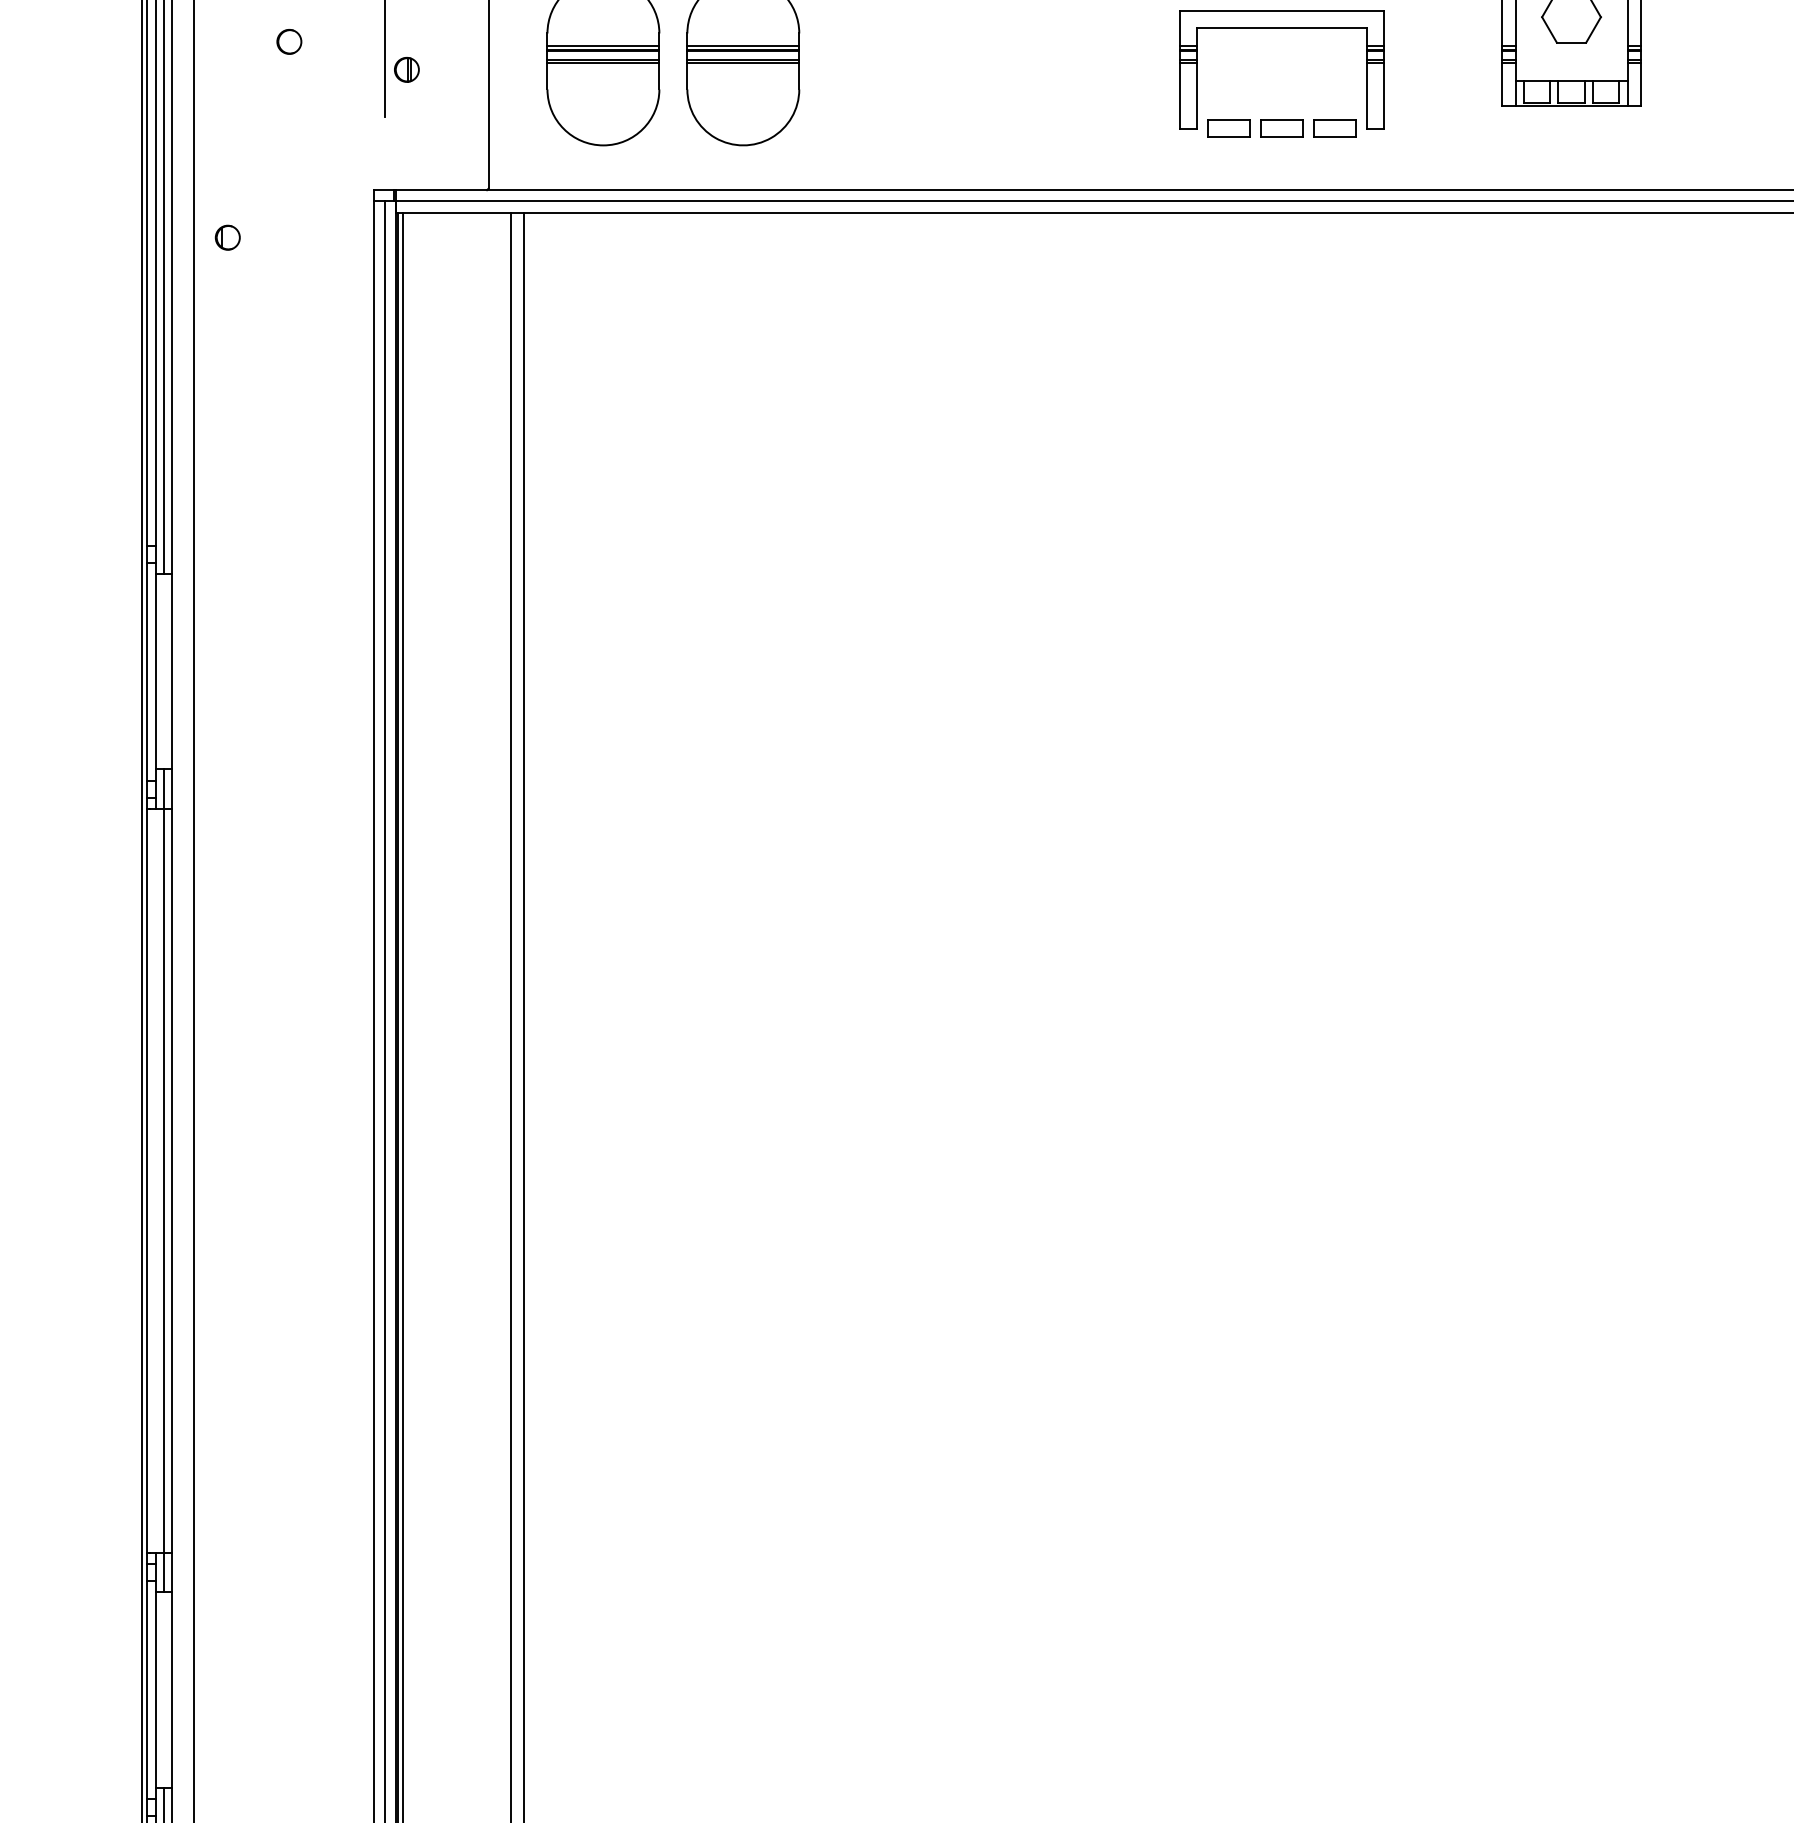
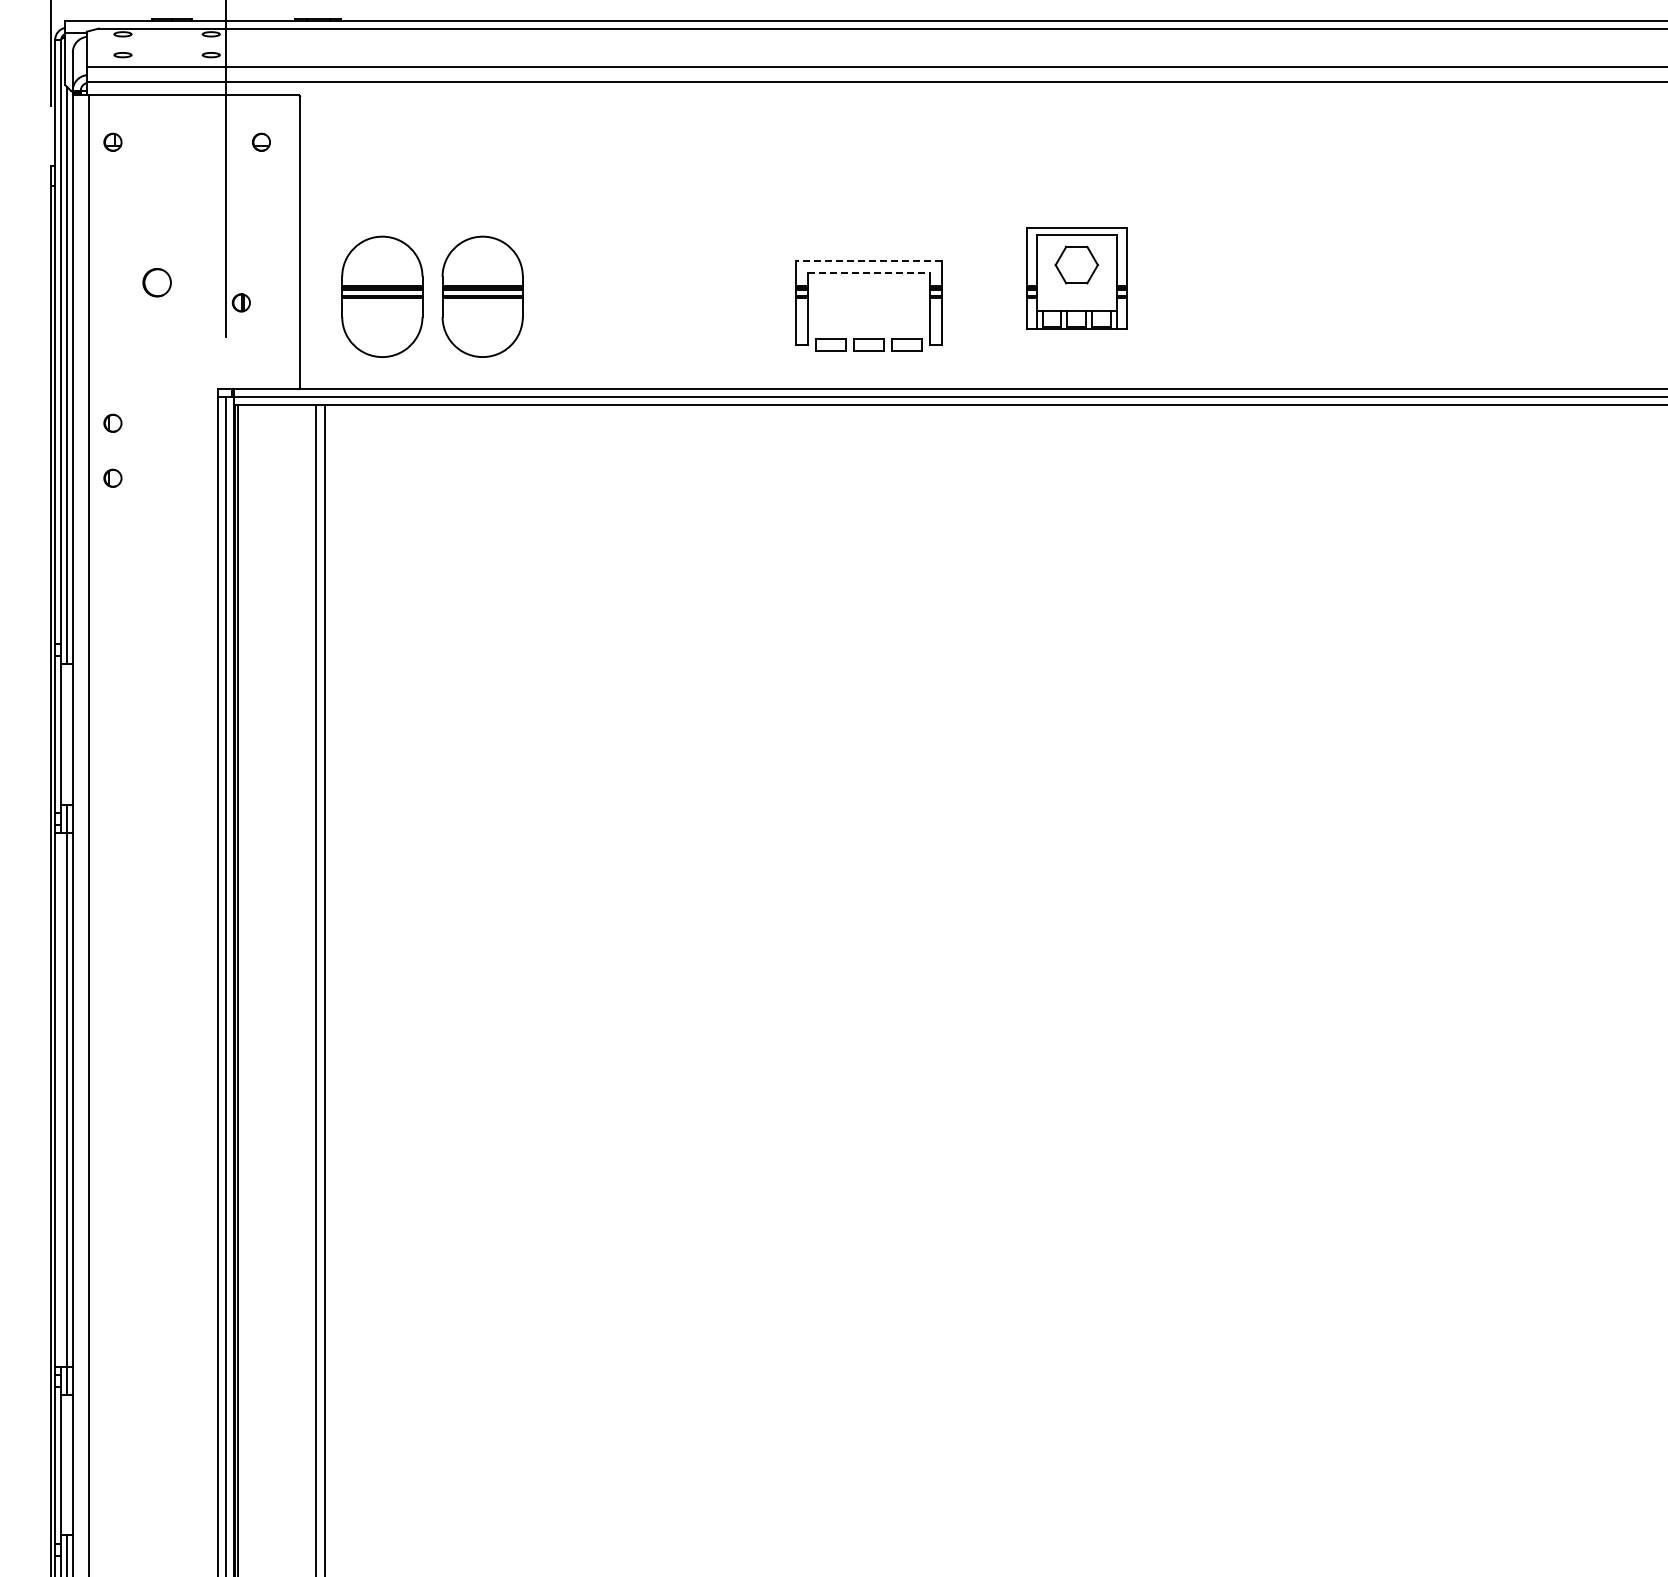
line: (1281, 10) -> (868, 260), solid -> dashed
line: (1282, 27) -> (869, 272), solid -> dashed
circle: (288, 41) -> (156, 282), size x1.6
part: (227, 313) -> (112, 477), added

